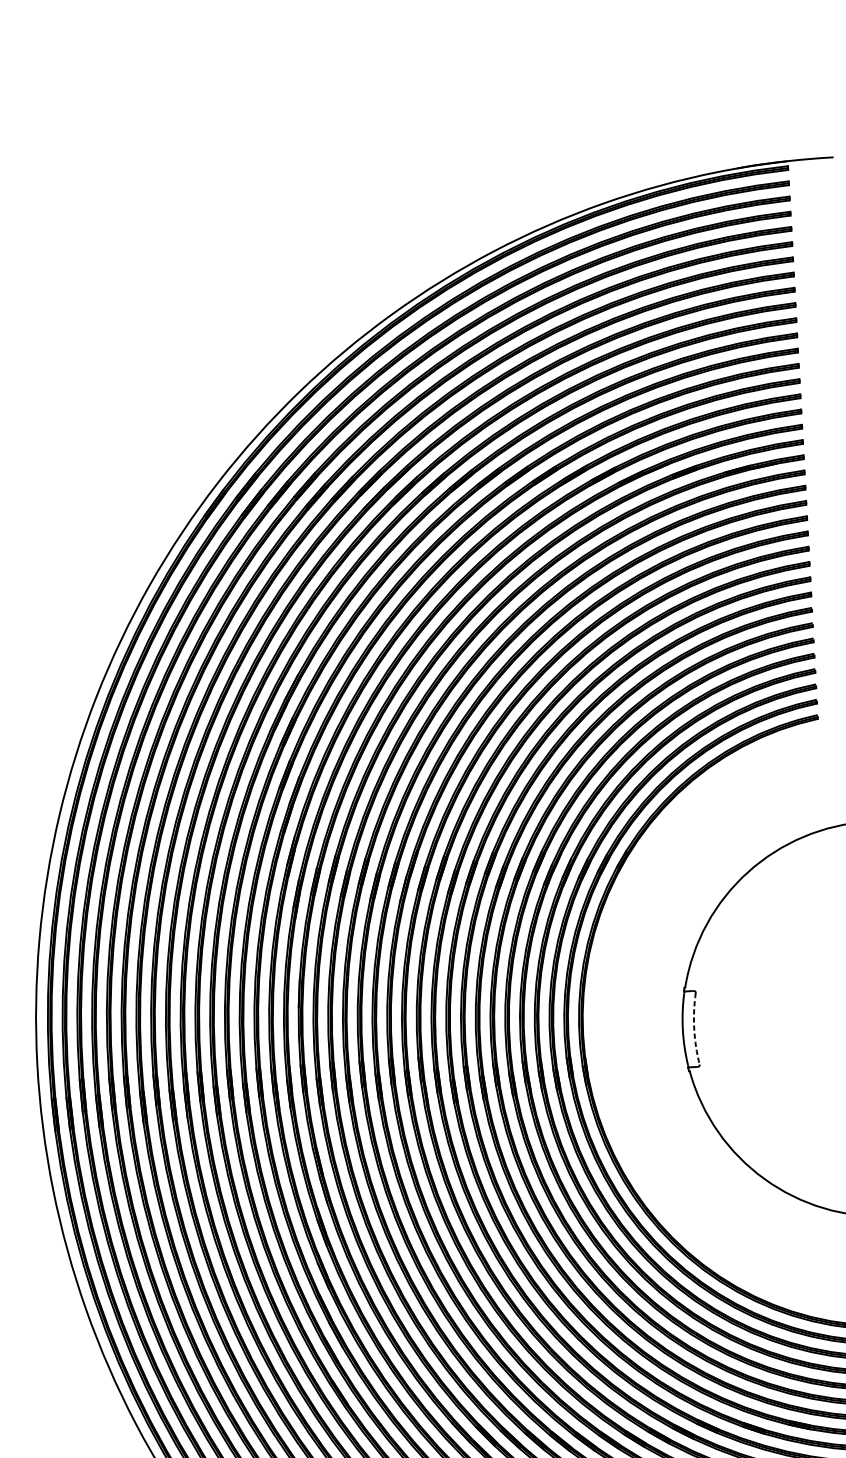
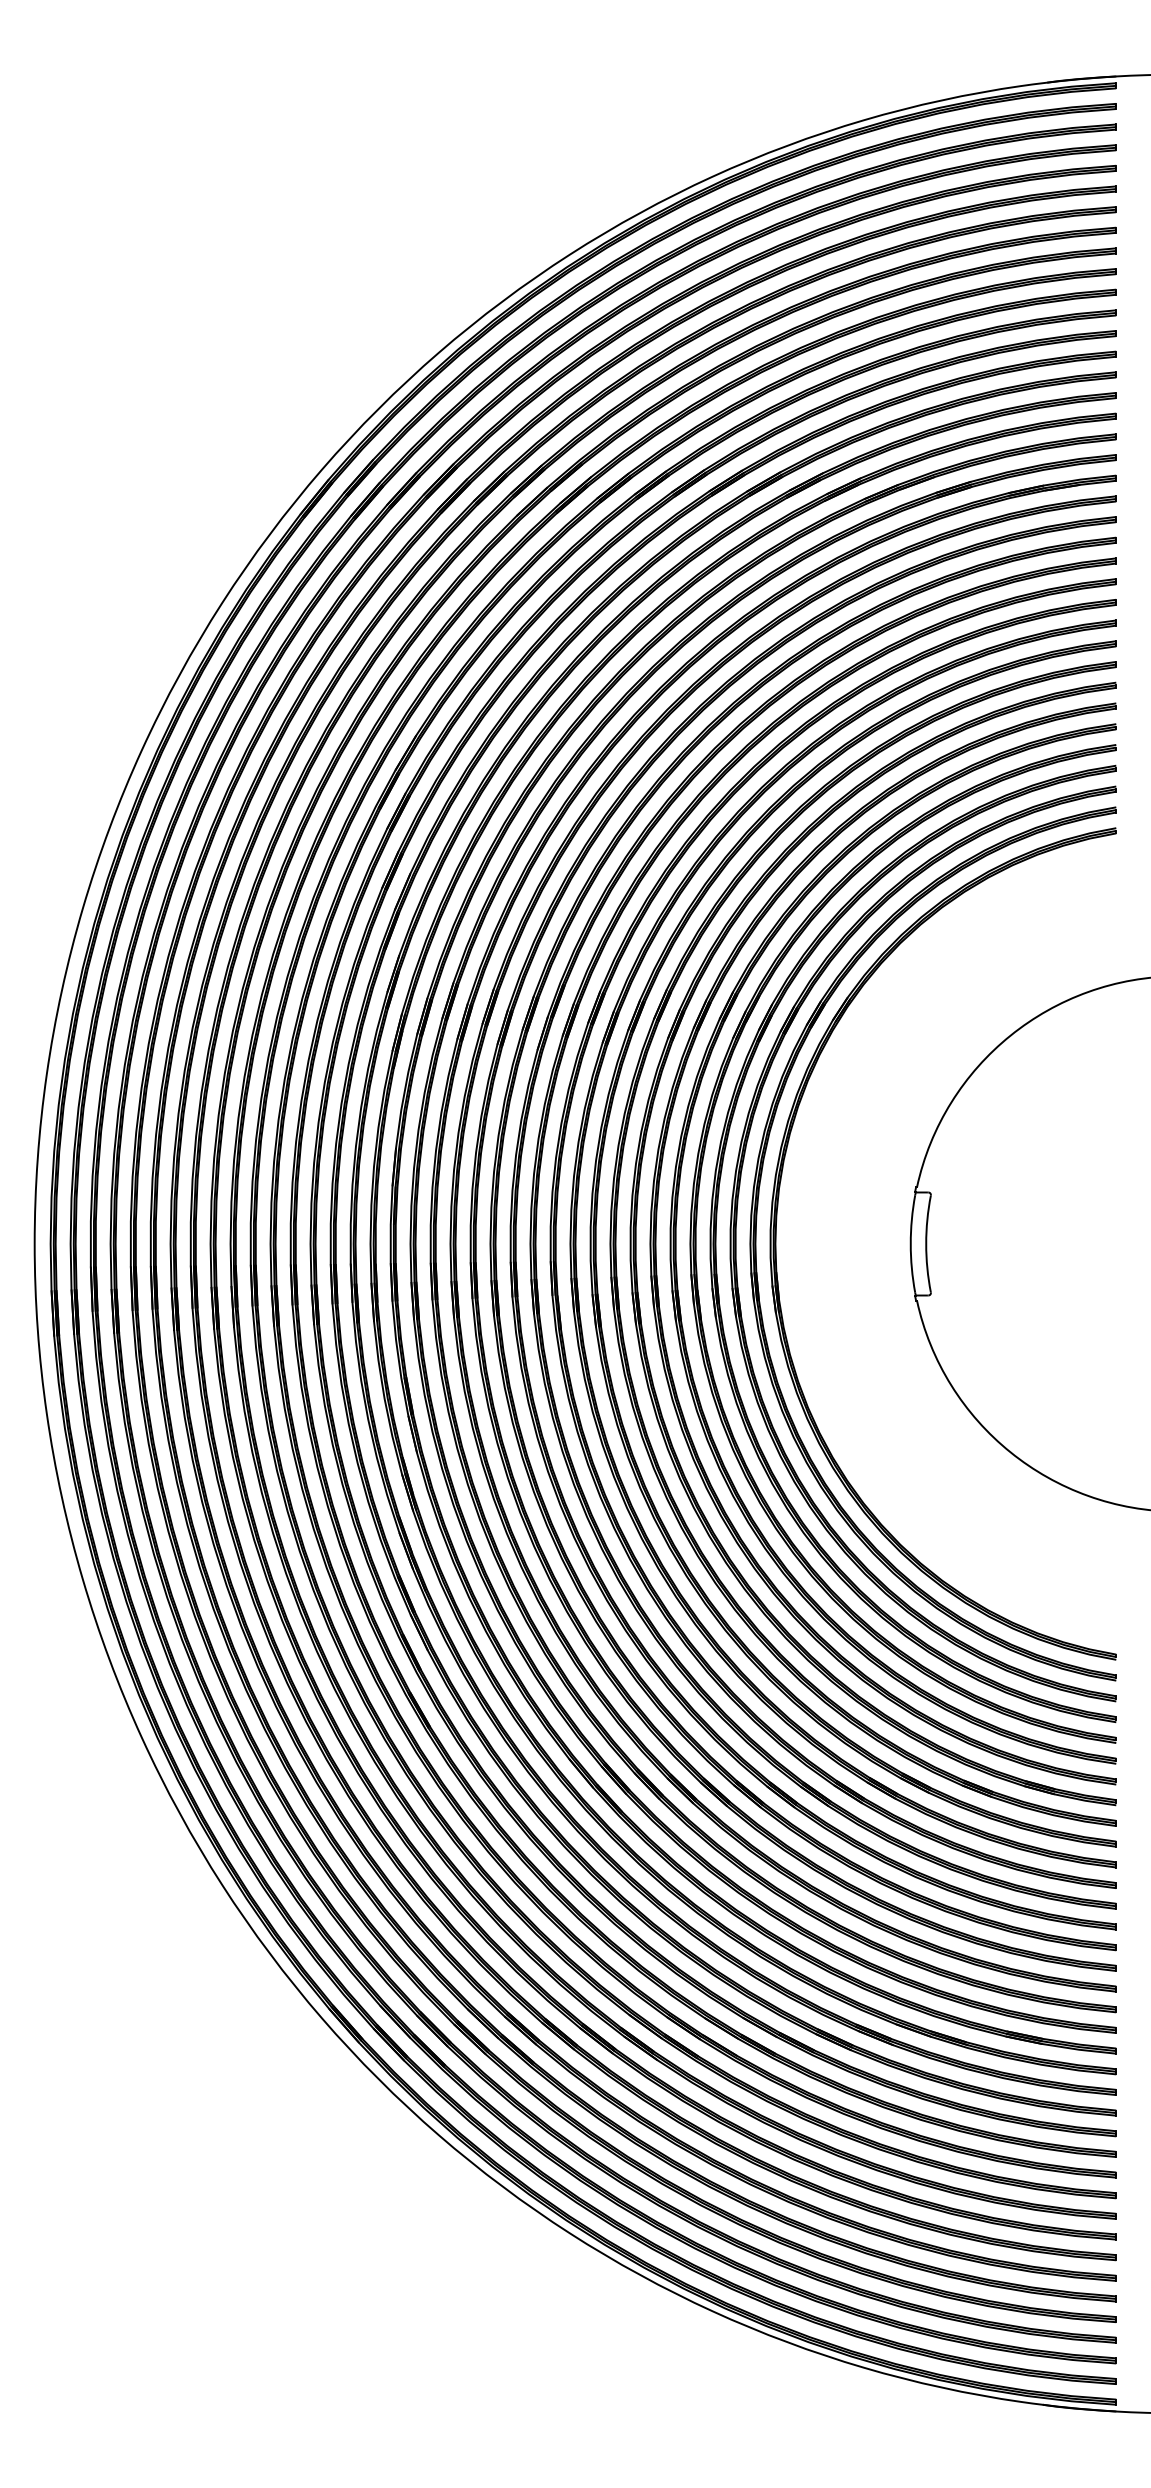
arc: (694, 1028) -> (926, 1243), dashed -> solid

